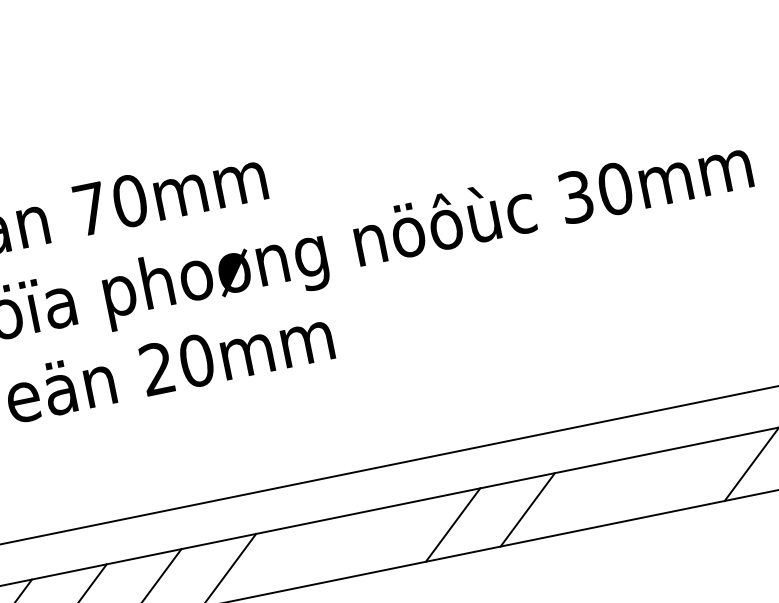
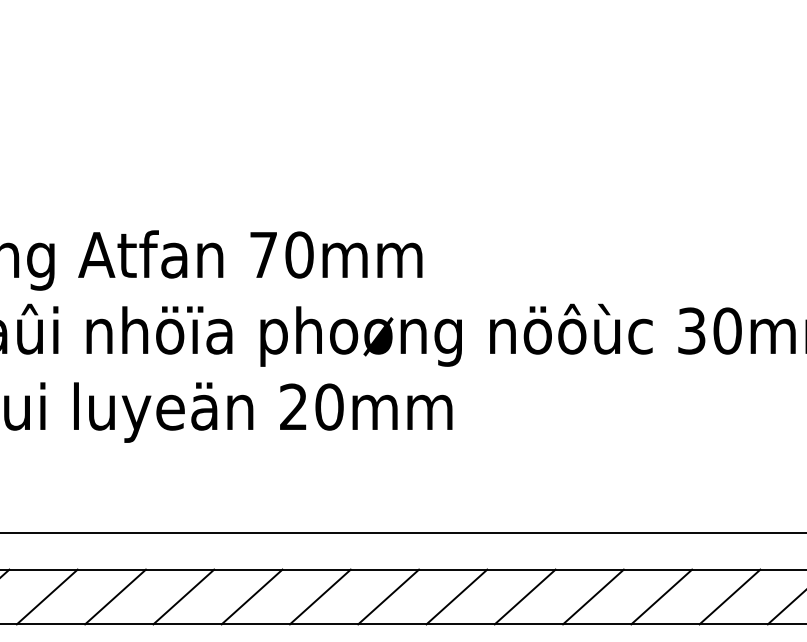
line: (676, 479) -> (729, 596), added
line: (602, 494) -> (661, 596), added
line: (377, 539) -> (456, 596), added
line: (303, 554) -> (388, 596), added

